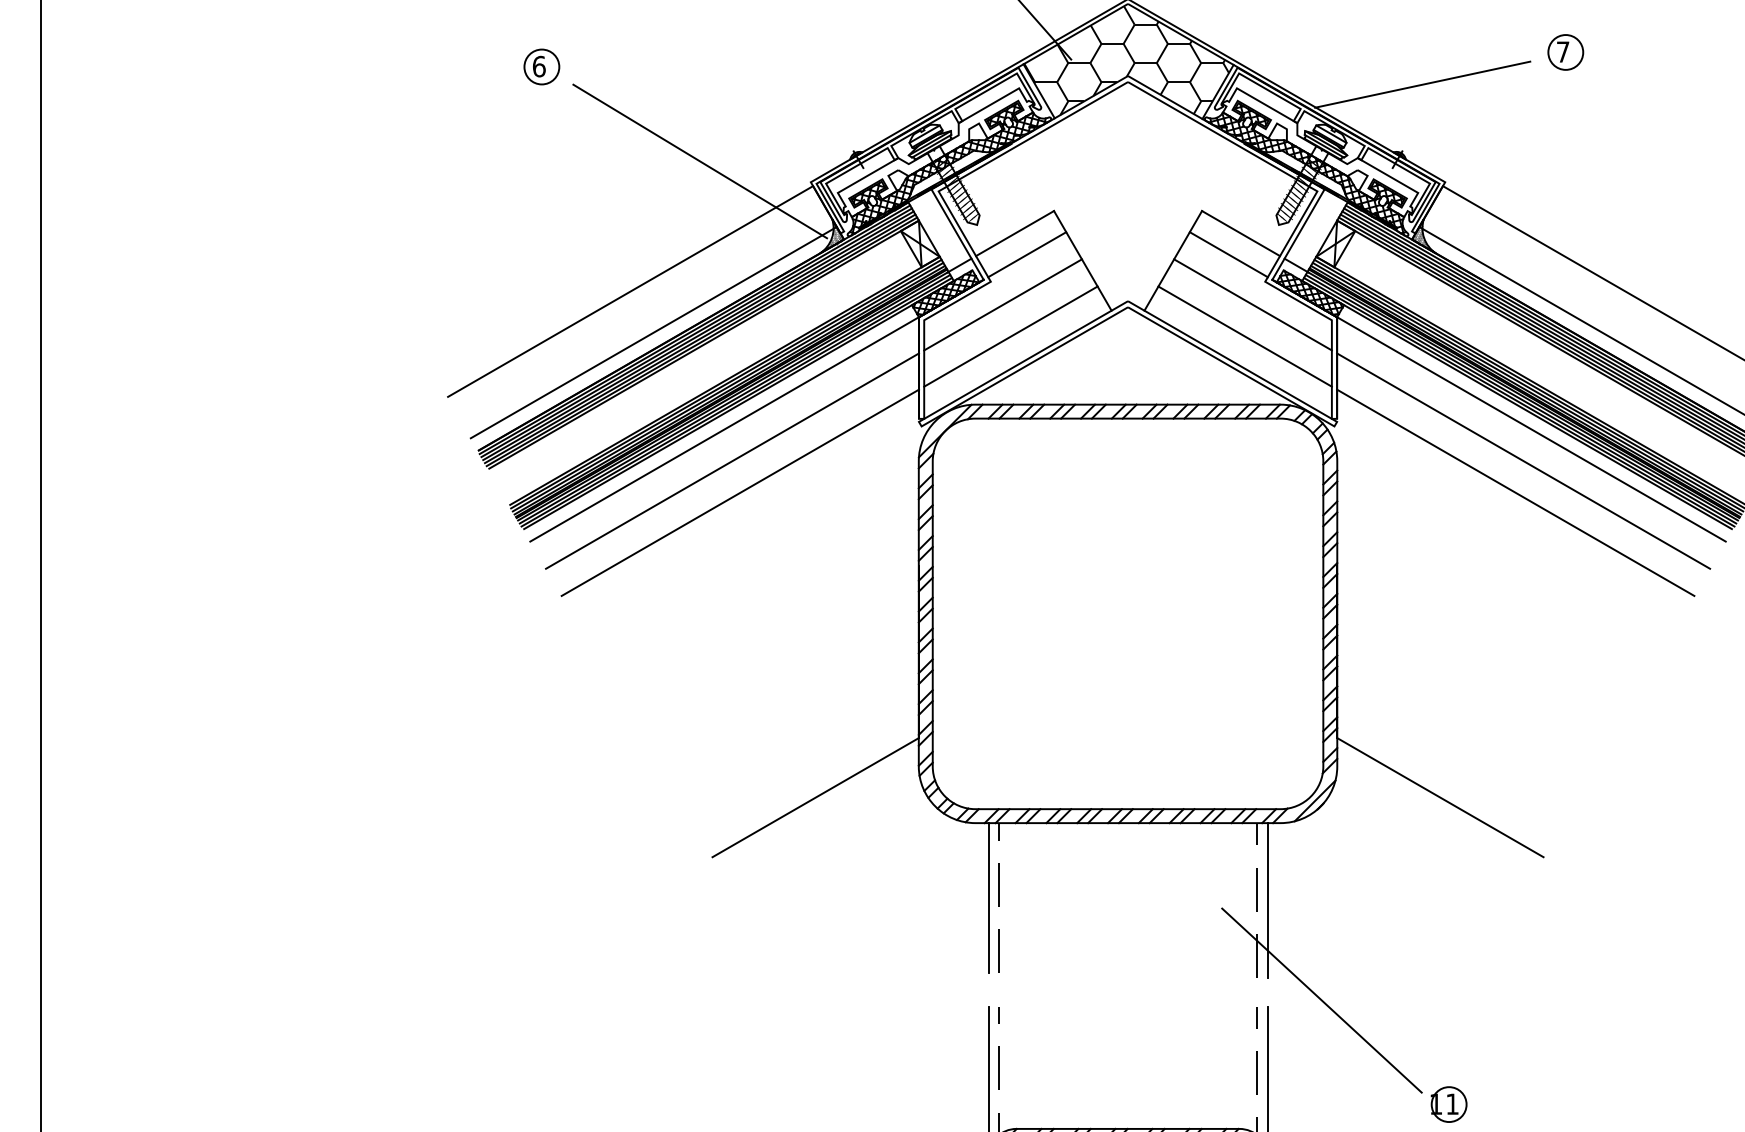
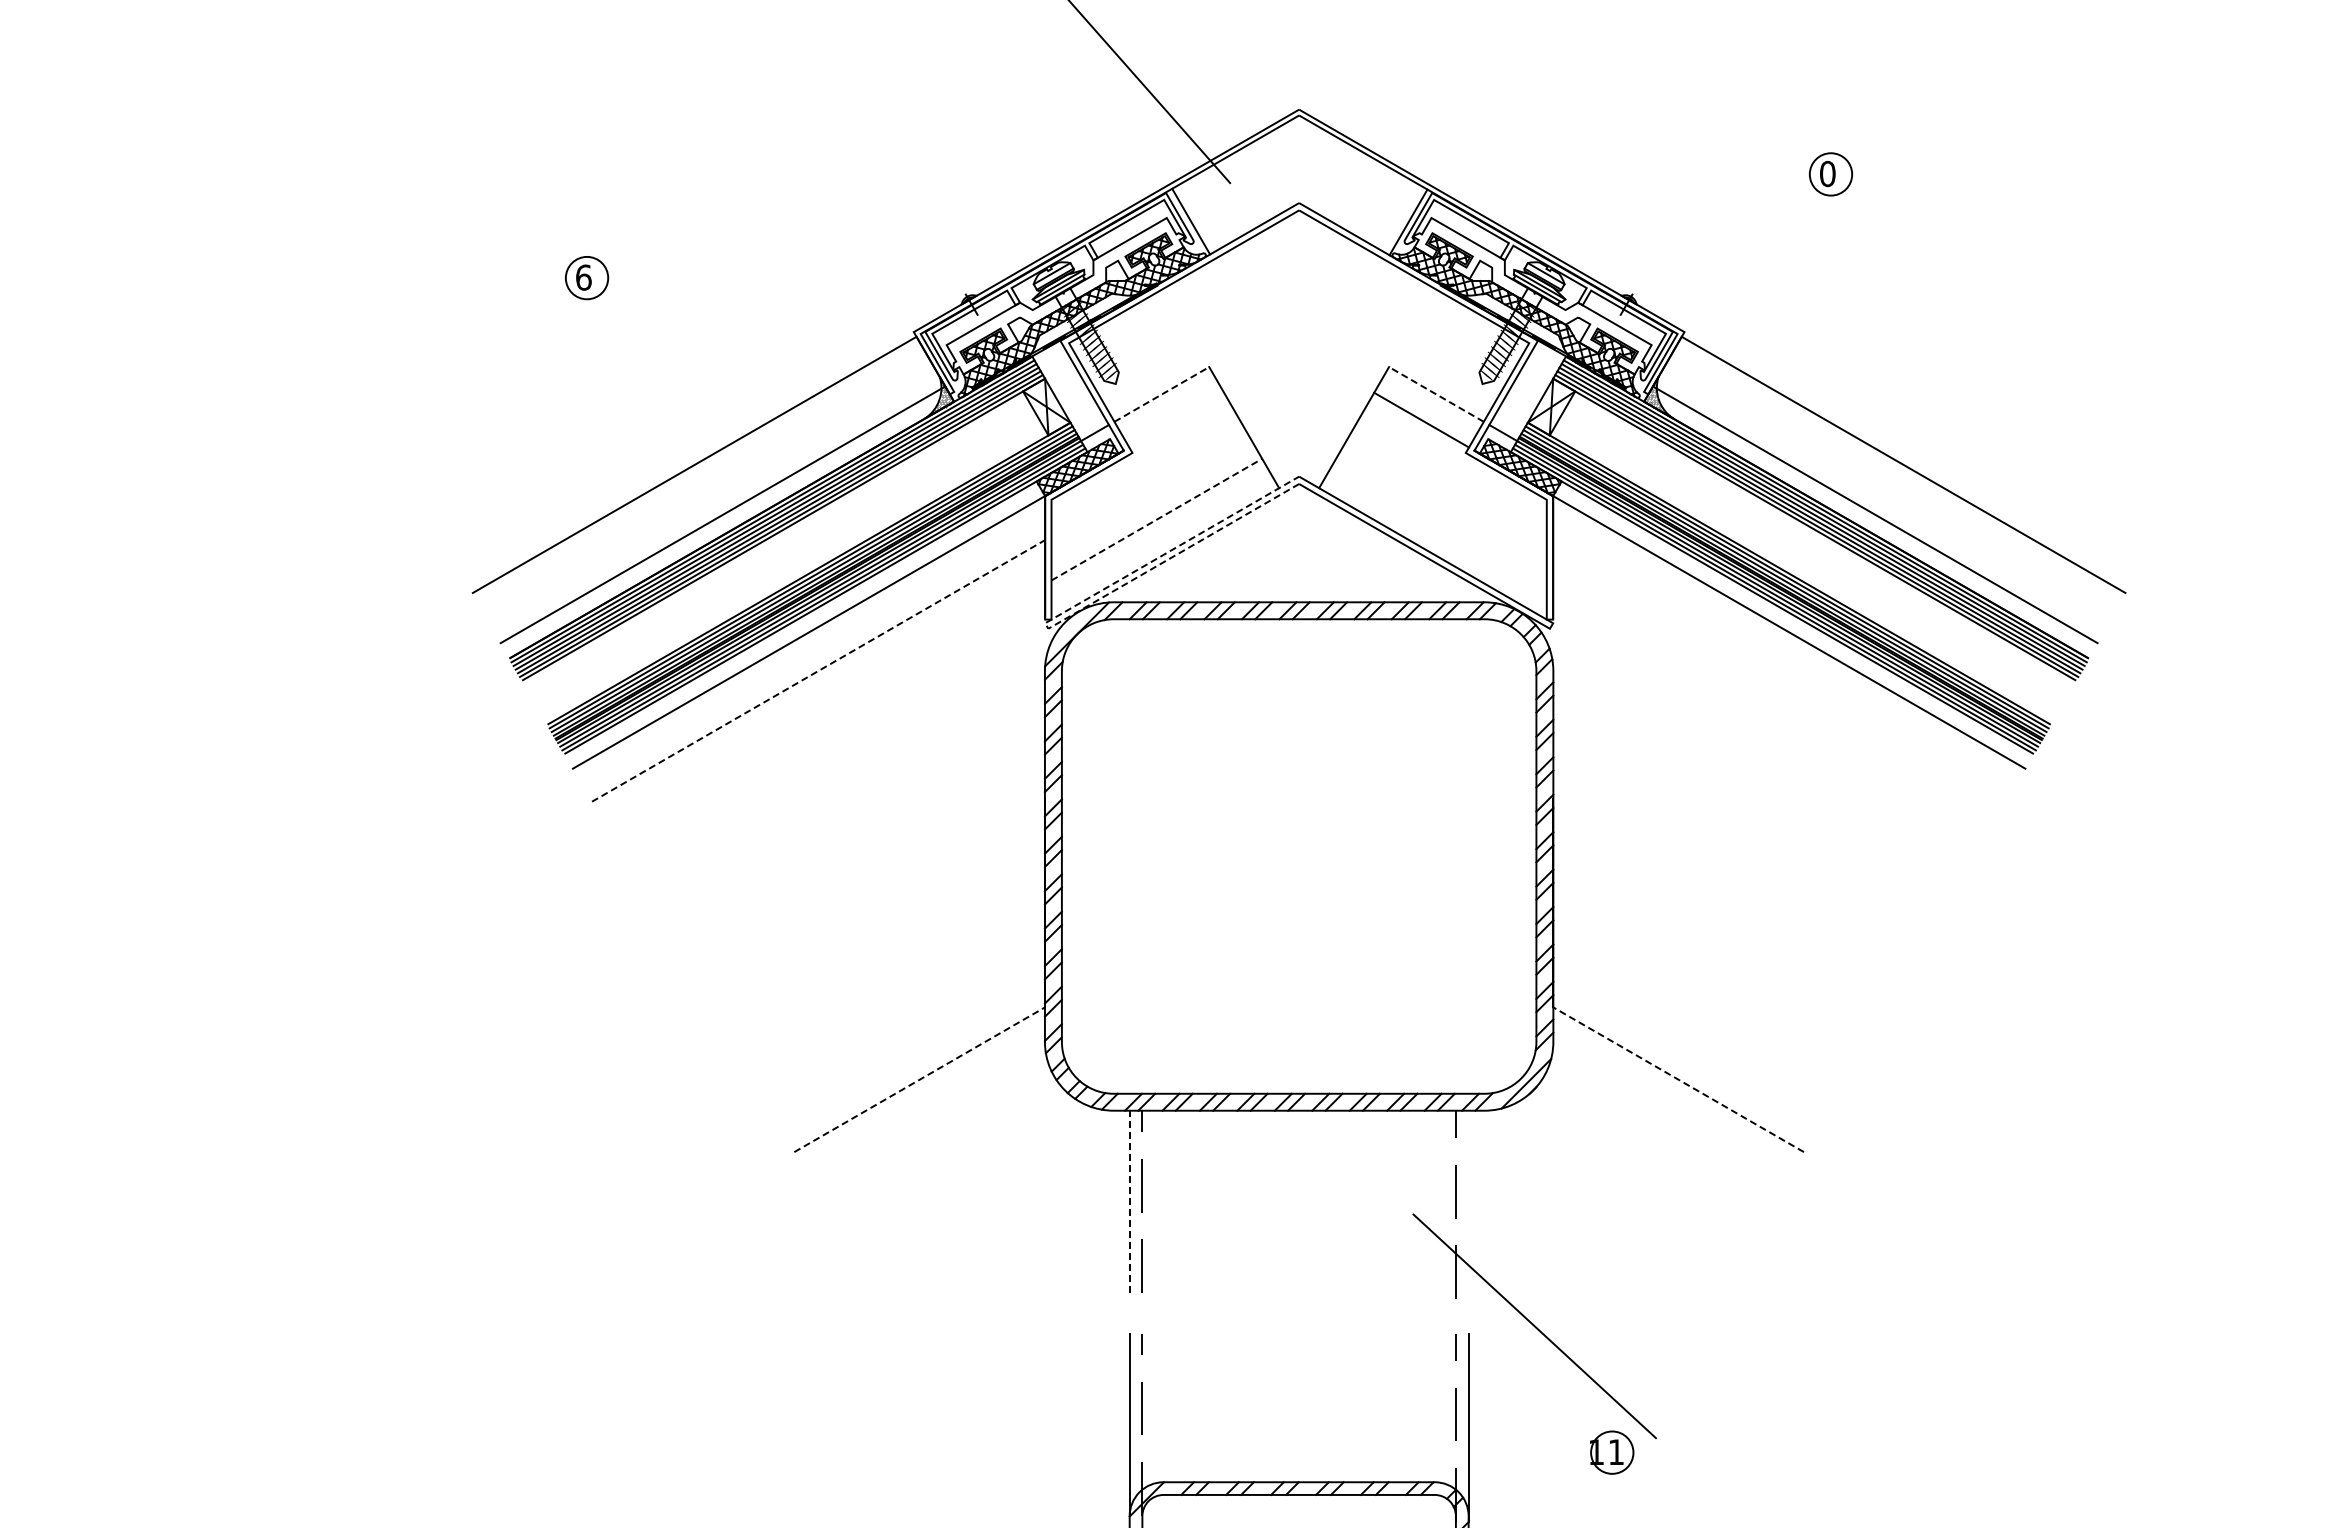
text: (1562, 51) -> (1827, 173), 7 -> 0
hatch: (1126, 60) -> (1297, 184), removed
part: (542, 67) -> (587, 278), moved
line: (1422, 84) -> (1656, 213), removed
line: (700, 161) -> (779, 306), removed
line: (1014, 233) -> (1161, 394), solid -> dashed
line: (1241, 233) -> (1436, 394), solid -> dashed
line: (1027, 254) -> (1176, 419), removed
line: (1003, 304) -> (1147, 480), removed
line: (1252, 304) -> (1450, 480), removed
line: (1010, 336) -> (1156, 519), solid -> dashed
line: (1245, 336) -> (1441, 519), removed
line: (919, 422) -> (1045, 624), solid -> dashed
line: (732, 460) -> (818, 670), solid -> dashed
line: (1523, 460) -> (1779, 670), removed
line: (740, 492) -> (828, 709), removed
line: (1516, 492) -> (1770, 709), removed
line: (815, 797) -> (919, 1079), solid -> dashed
line: (1440, 797) -> (1678, 1079), solid -> dashed
line: (988, 897) -> (1129, 1201), solid -> dashed
line: (1267, 900) -> (1468, 1204), removed
part: (1449, 1104) -> (1612, 1452), moved

